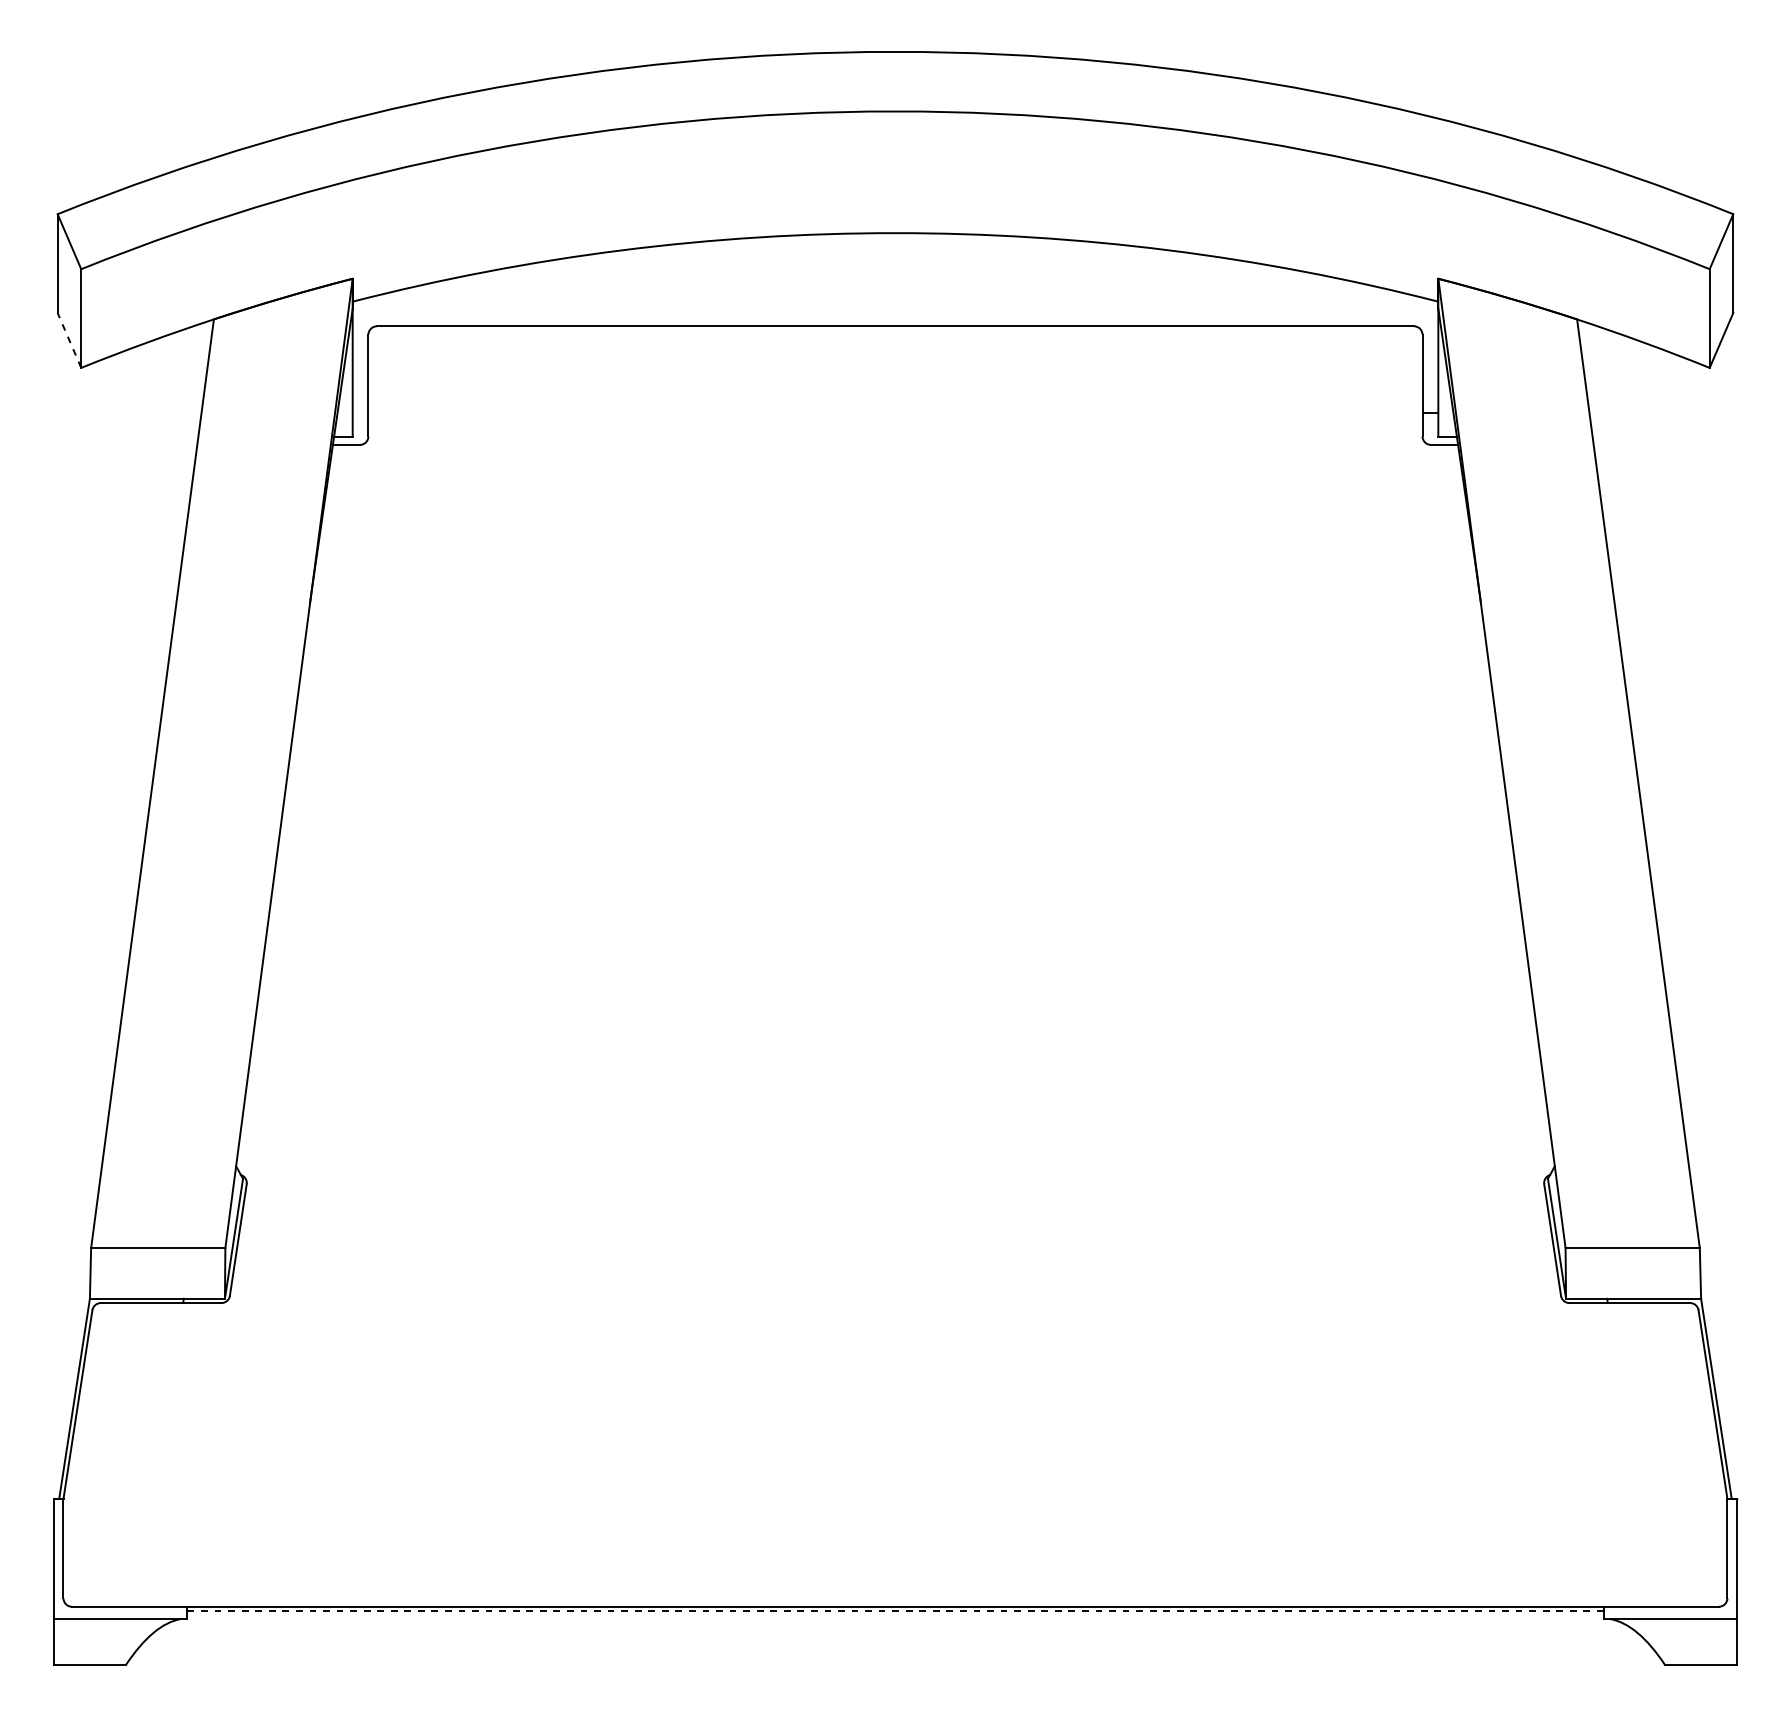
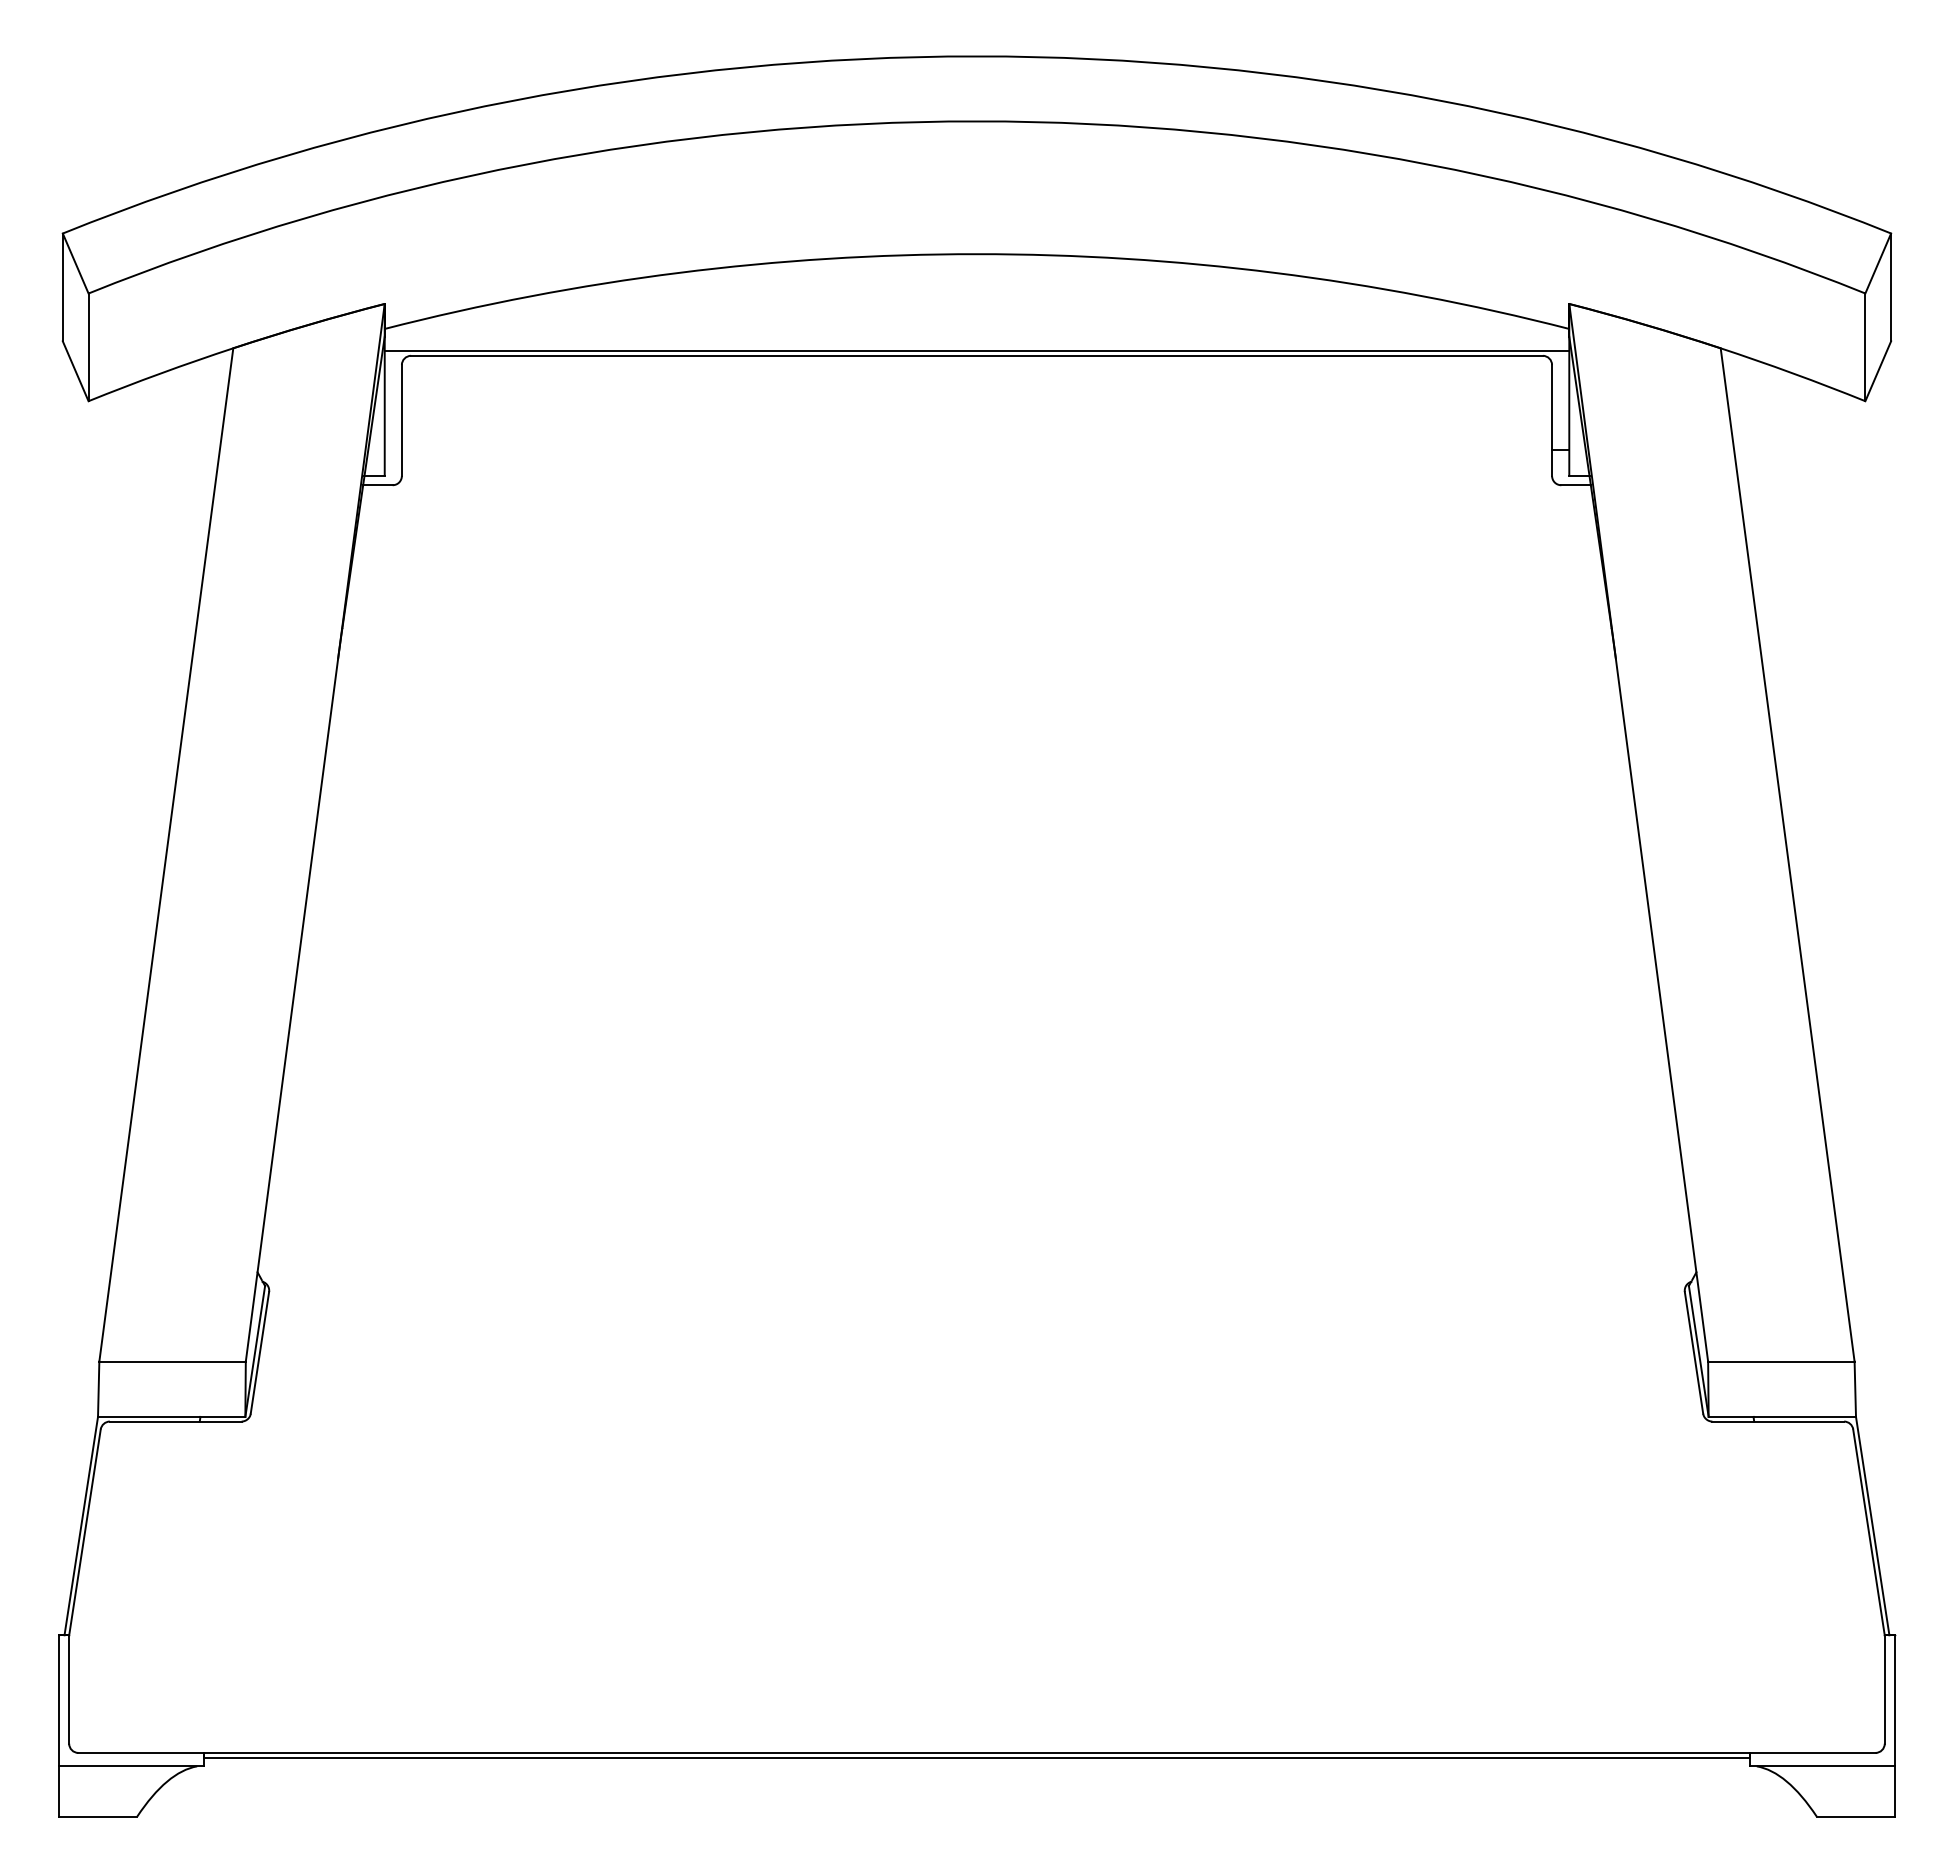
line: (895, 322) -> (976, 351), added
line: (69, 340) -> (75, 371), dashed -> solid
line: (895, 1610) -> (976, 1757), dashed -> solid

